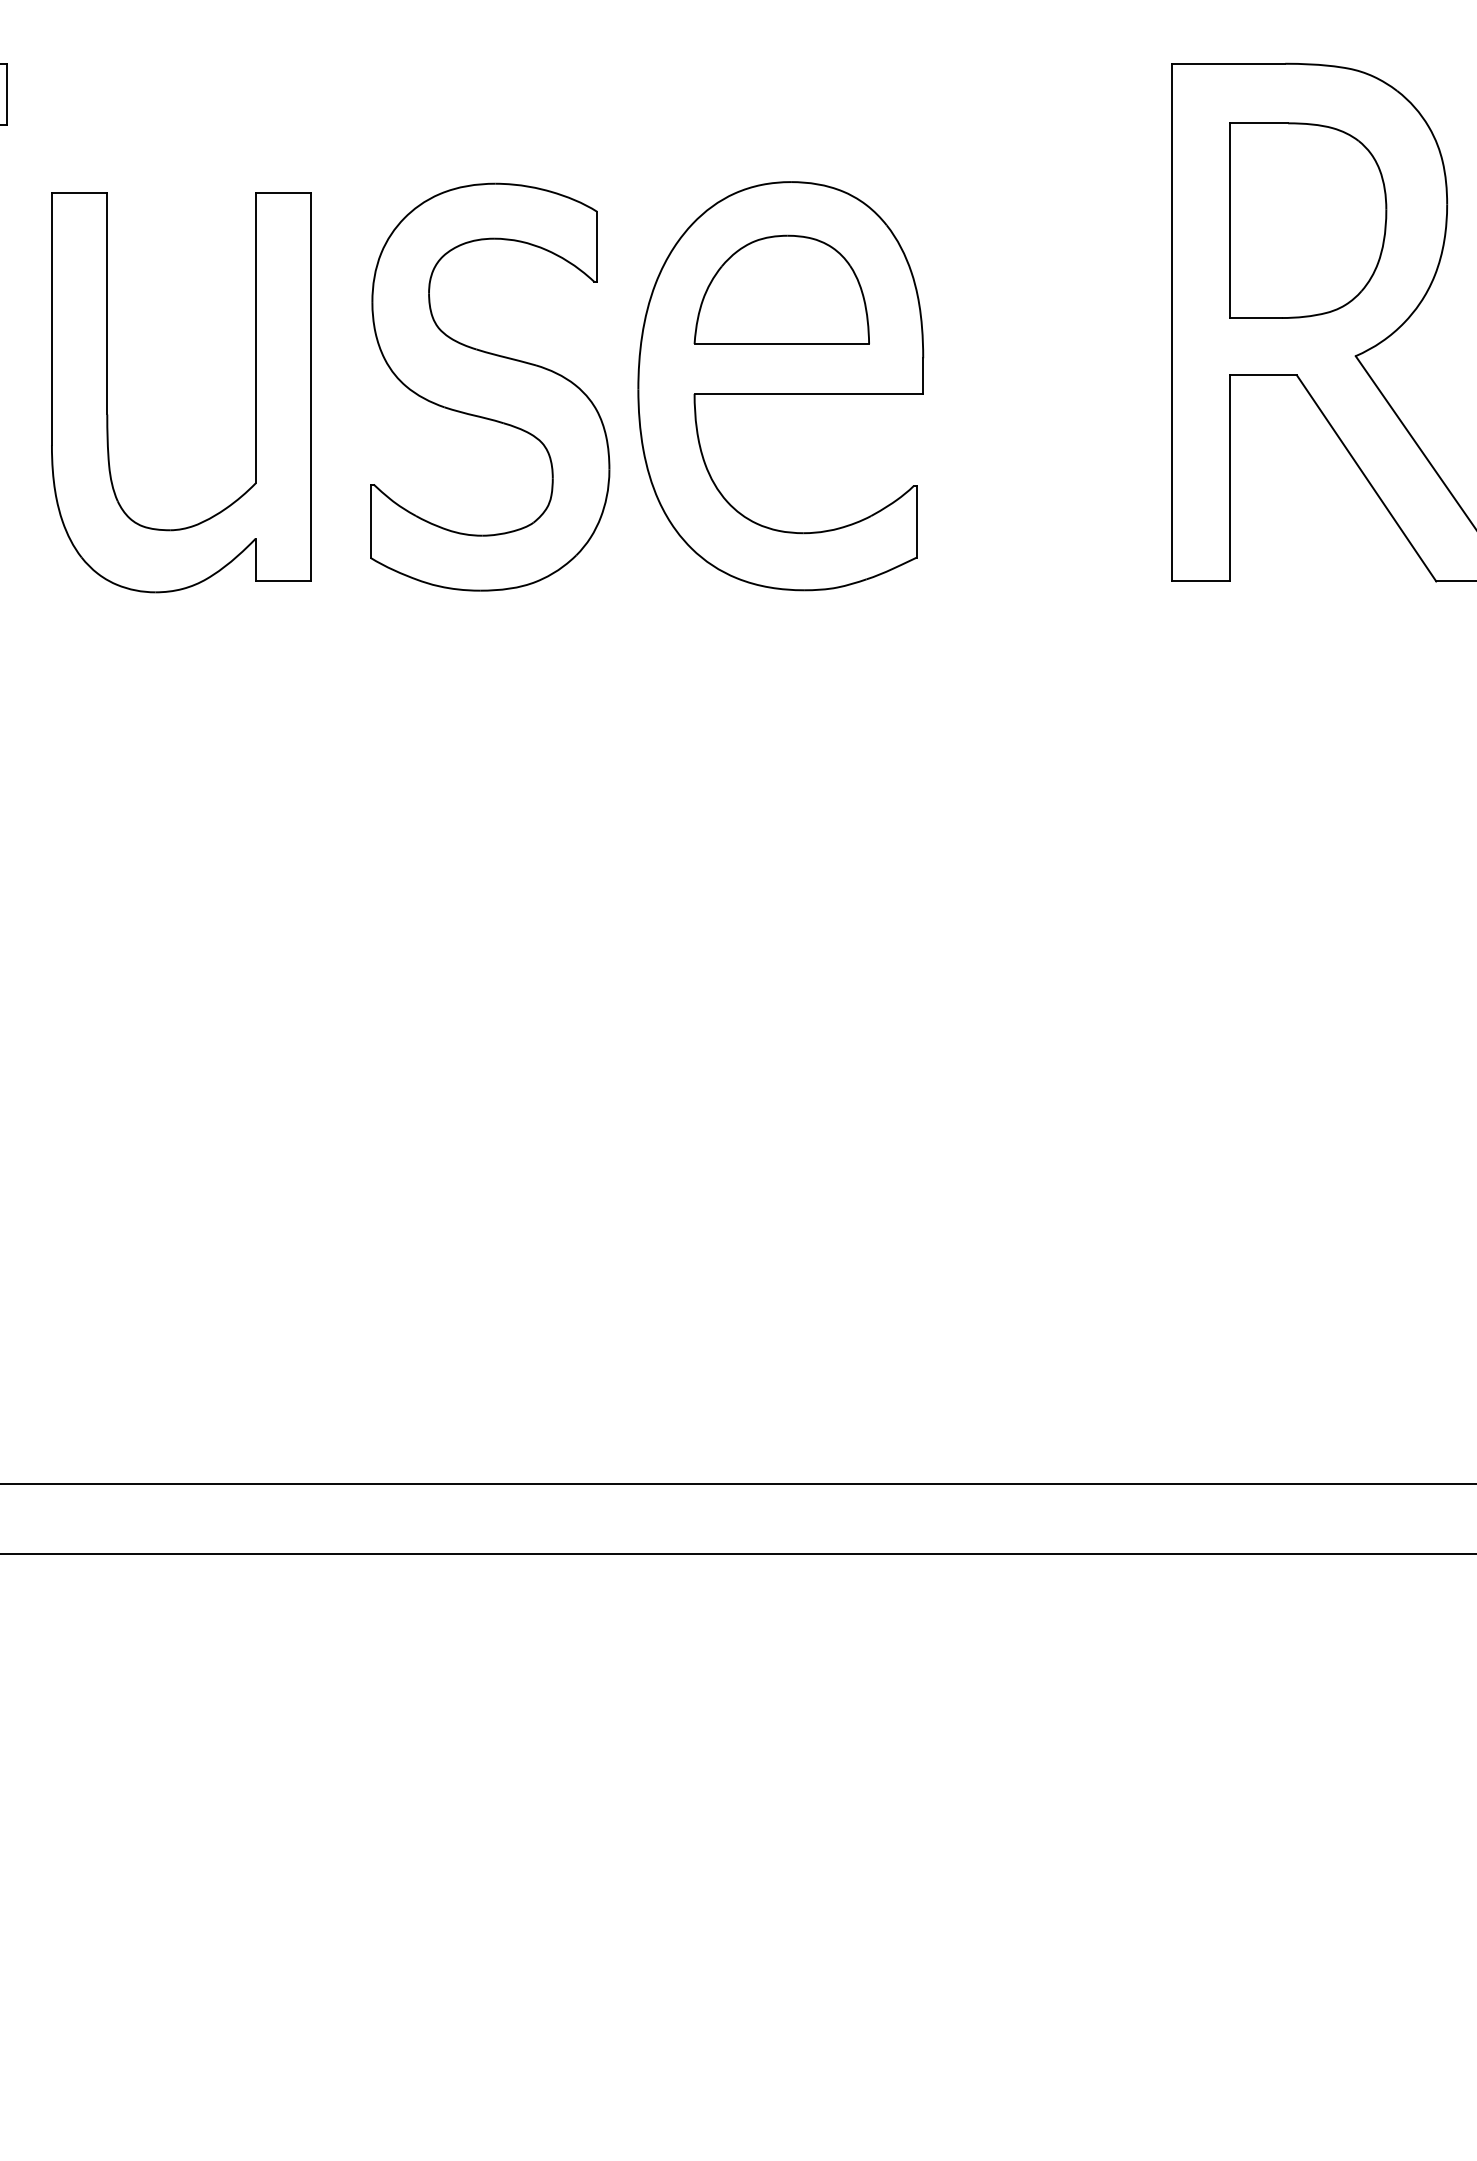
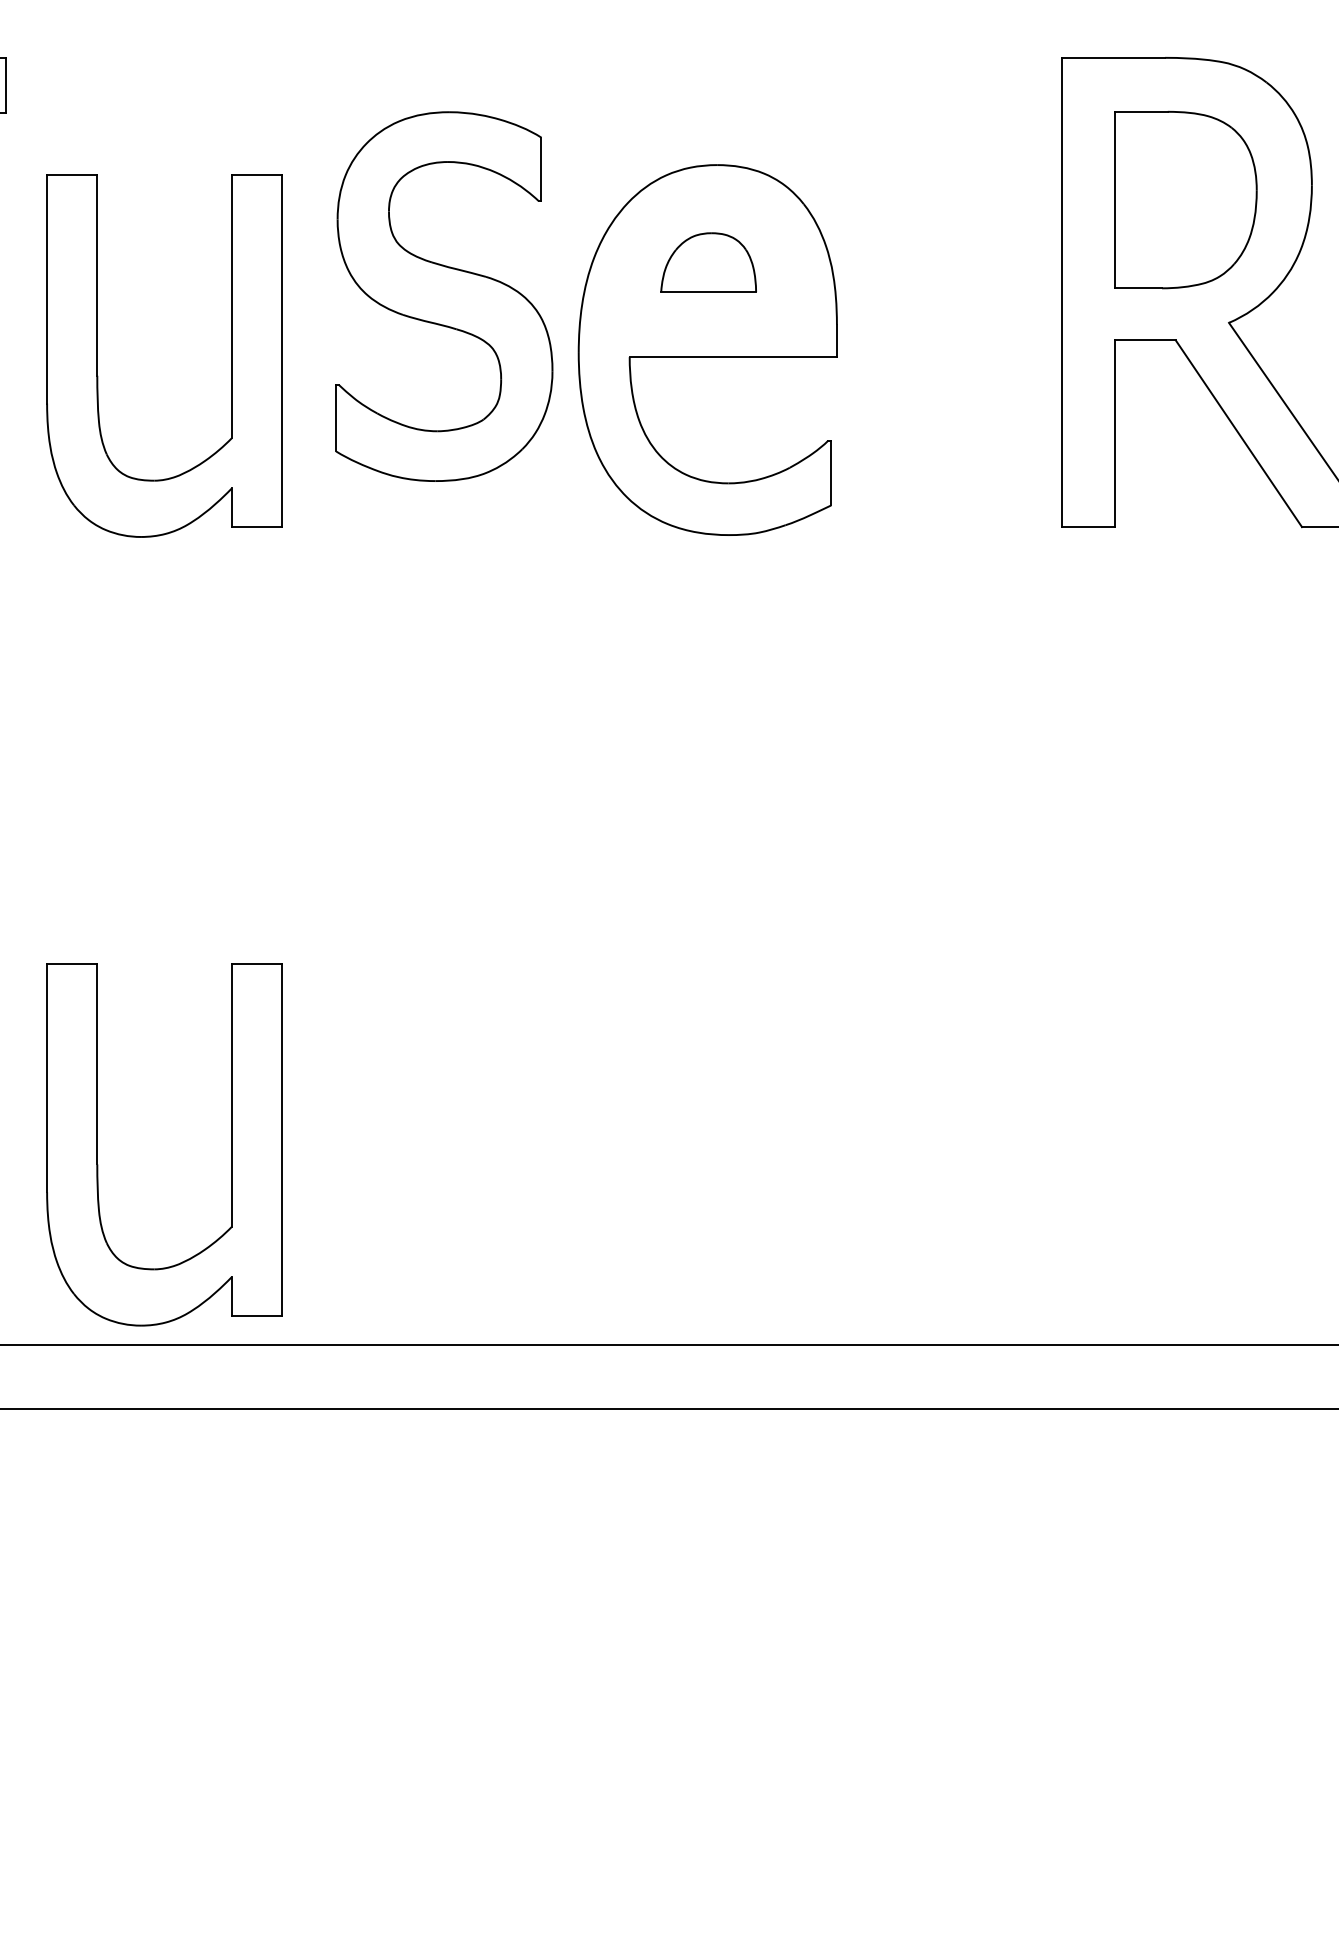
part: (781, 289) -> (708, 262), size x0.6
part: (490, 386) -> (444, 295), moved
part: (107, 1262) -> (97, 1144), added

